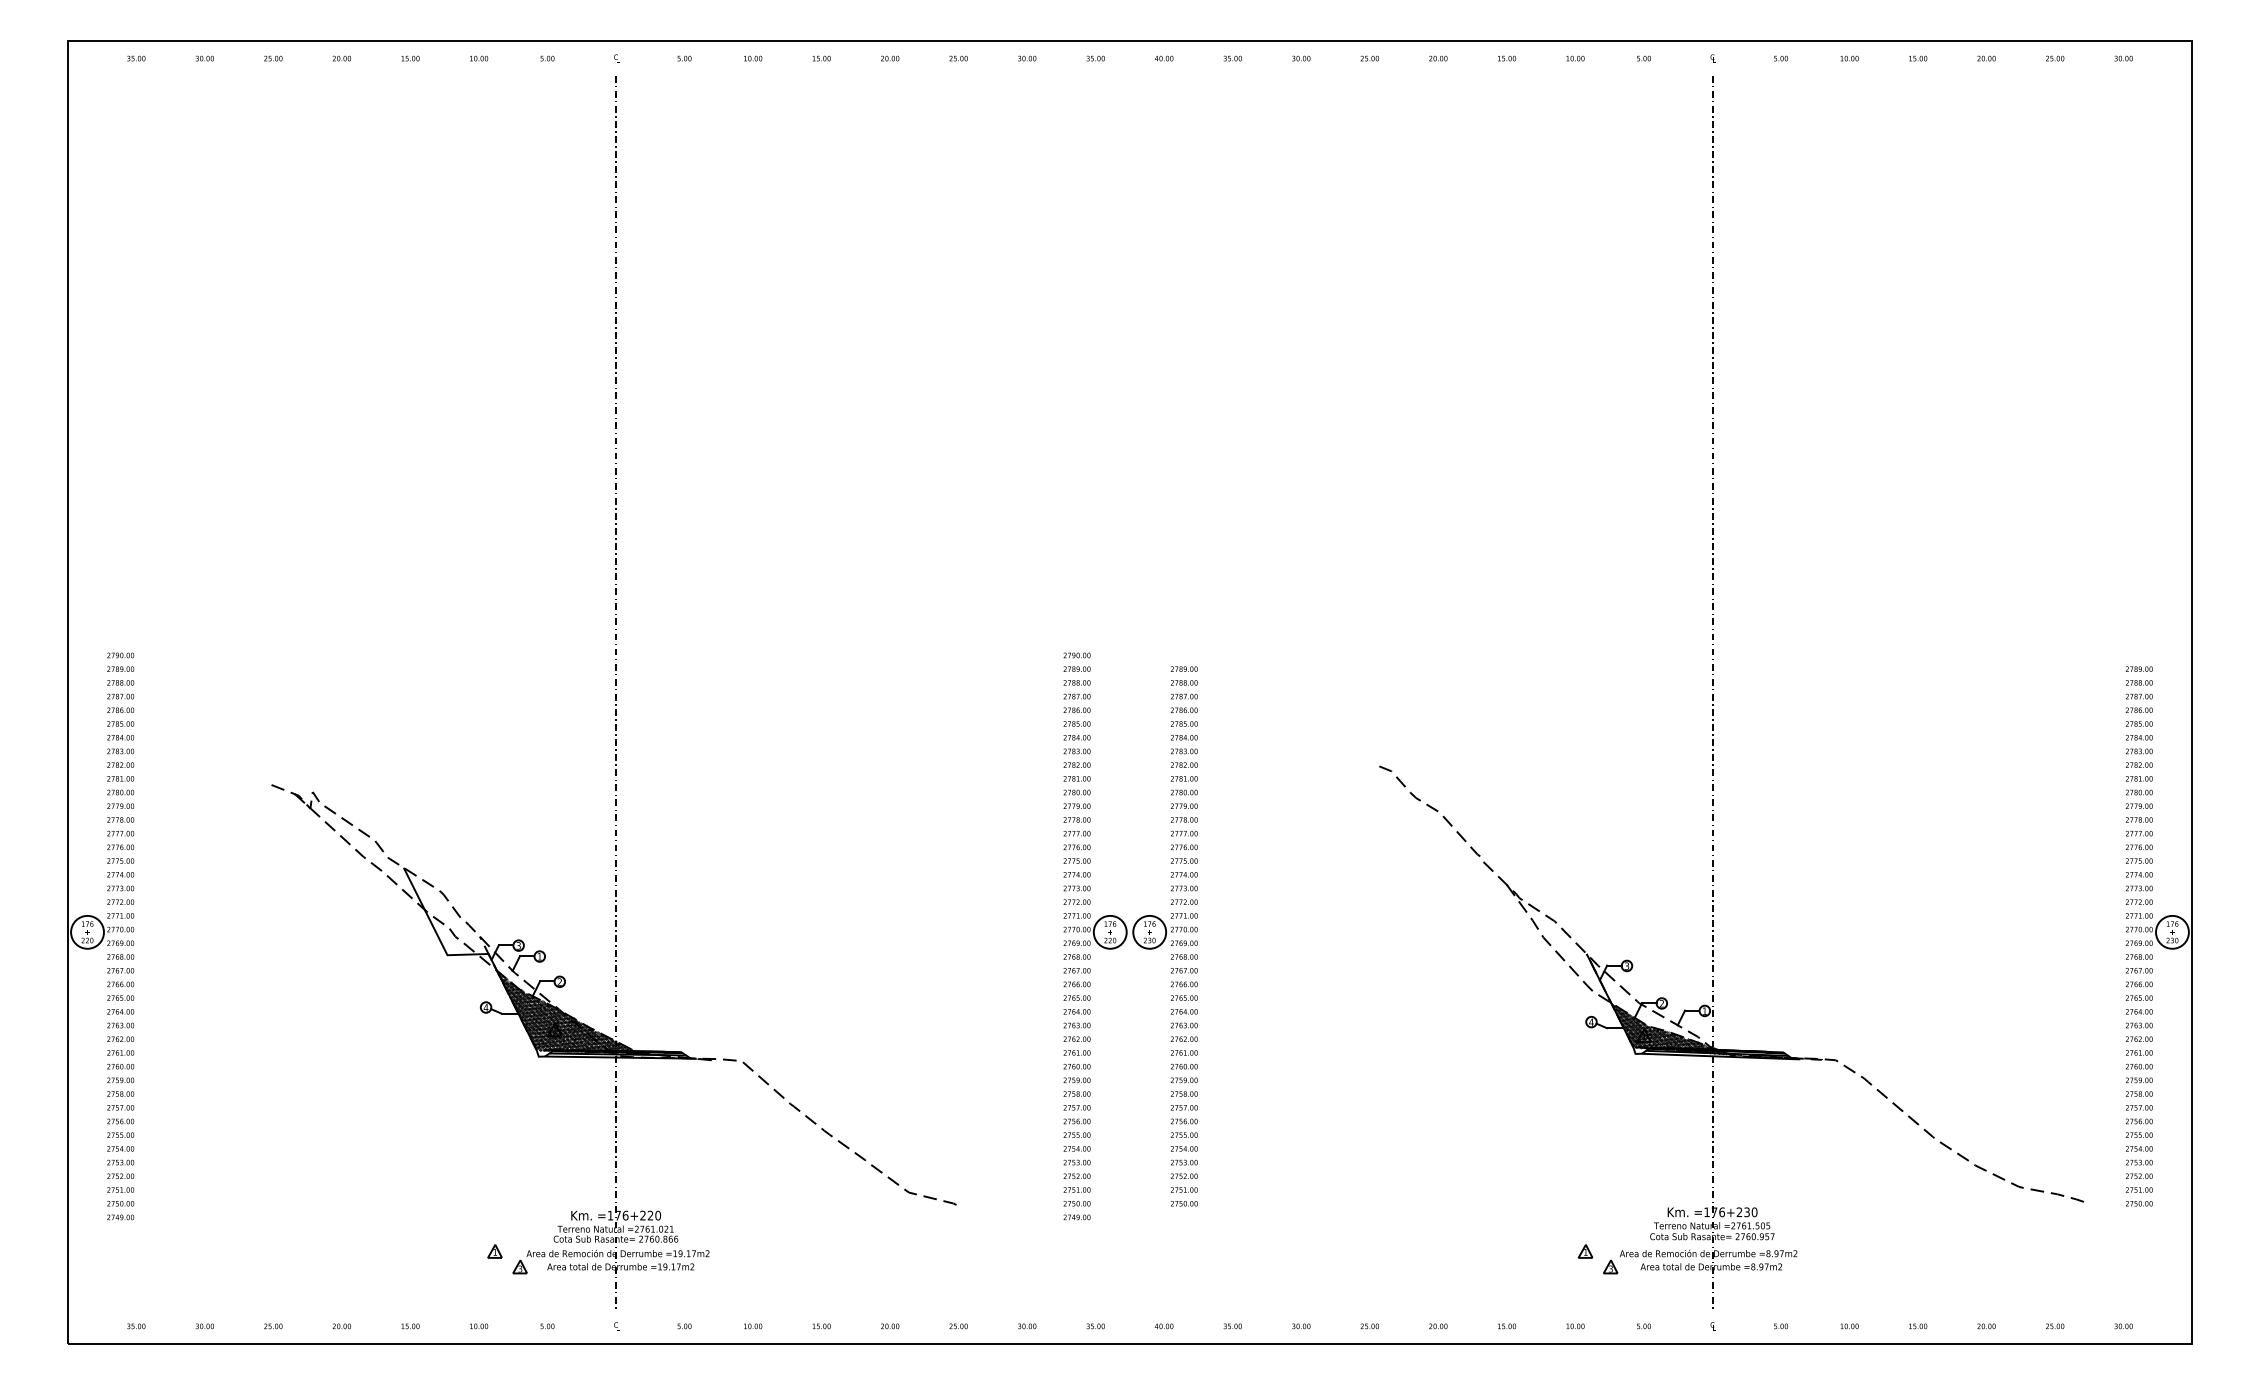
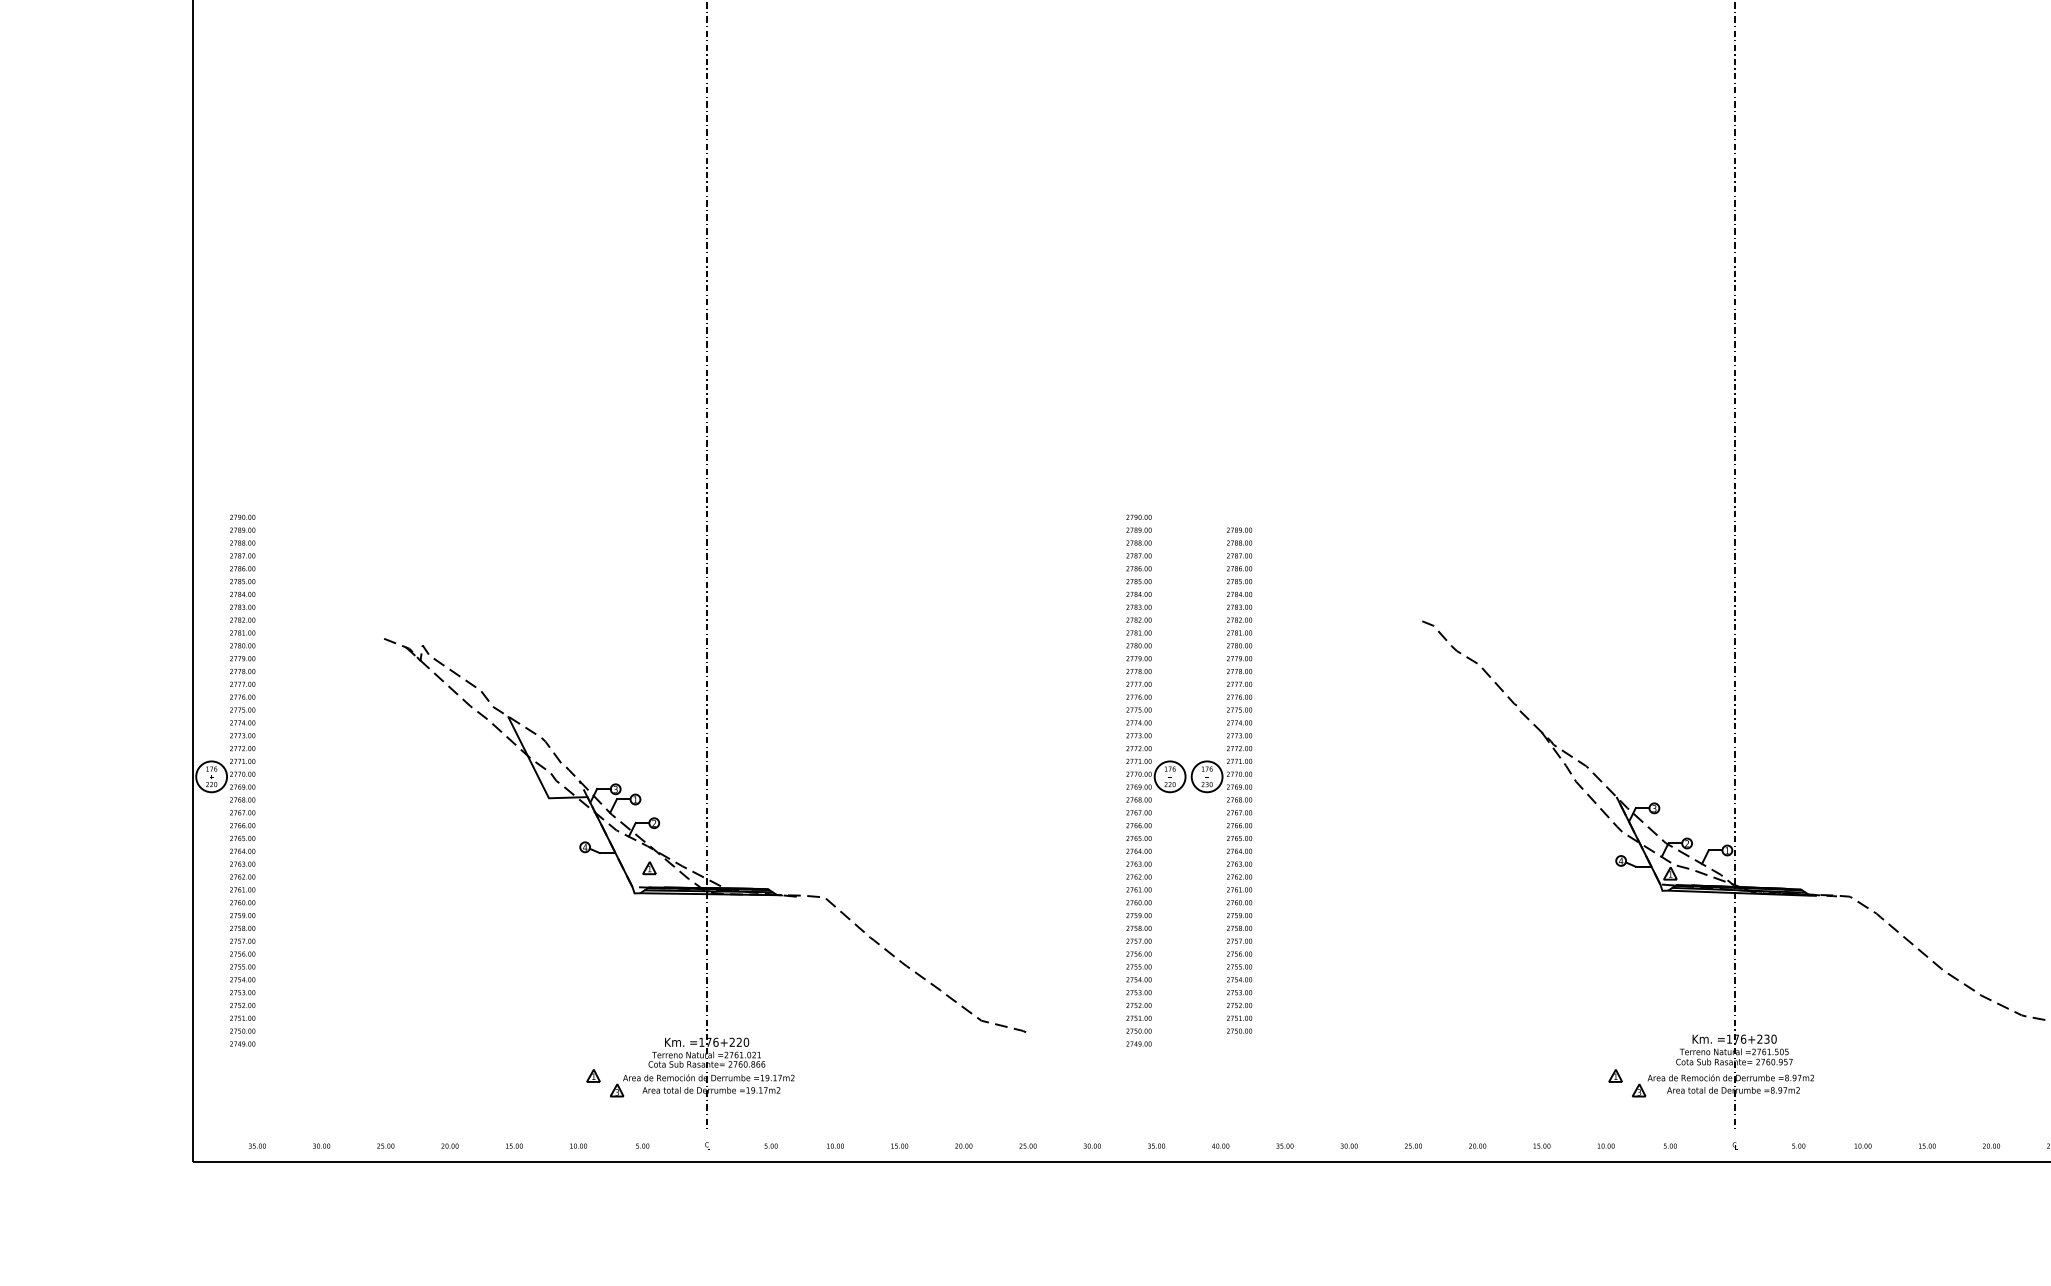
hatch: (567, 1012) -> (661, 851), removed
hatch: (1668, 1028) -> (1693, 866), removed

